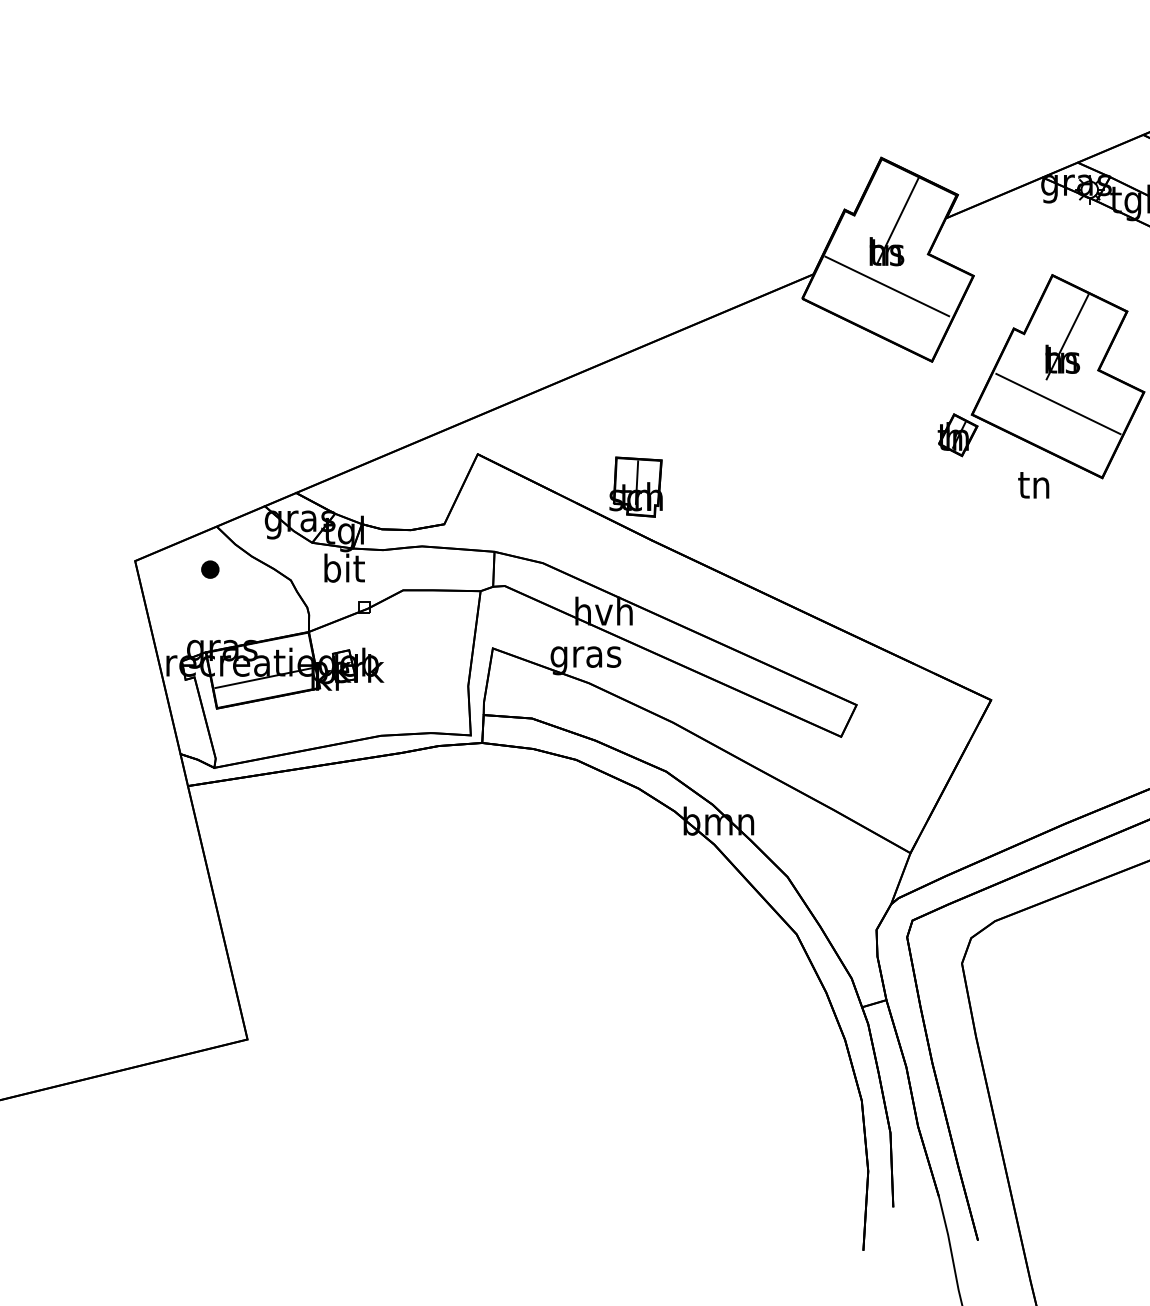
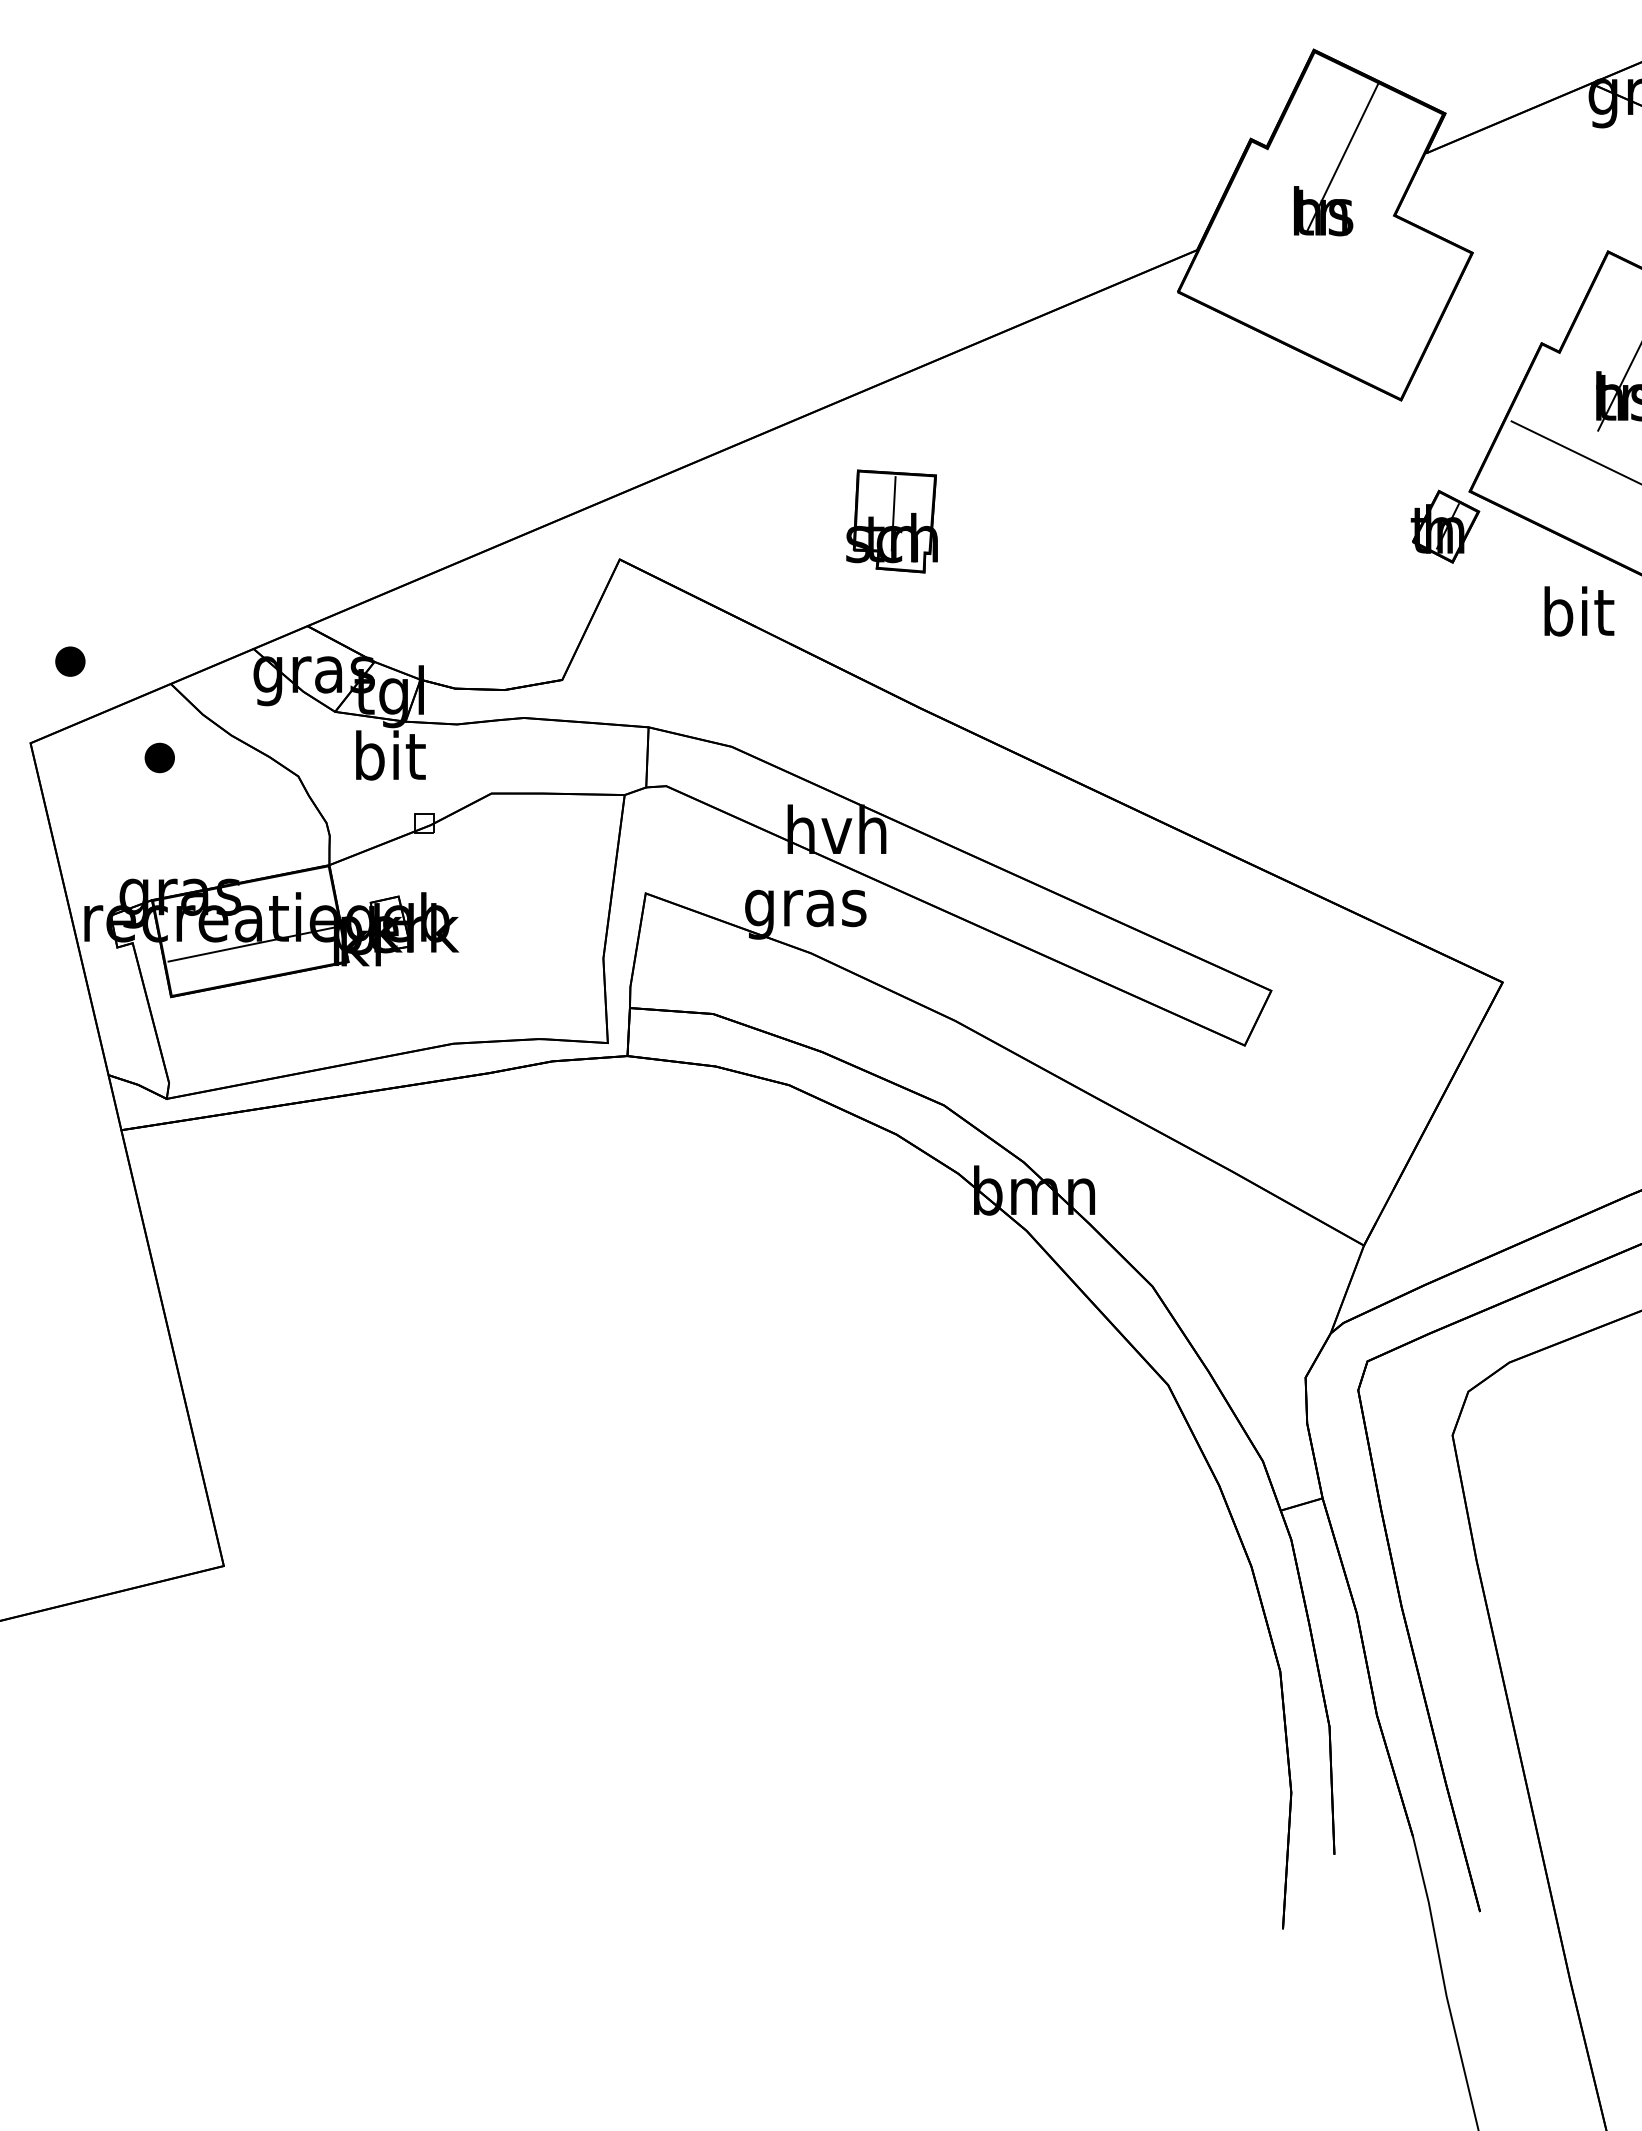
line: (887, 286) -> (1324, 271), removed
text: (1035, 484) -> (1578, 611), tn -> bit
part: (635, 486) -> (891, 520), moved
part: (158, 513) -> (70, 661), added

